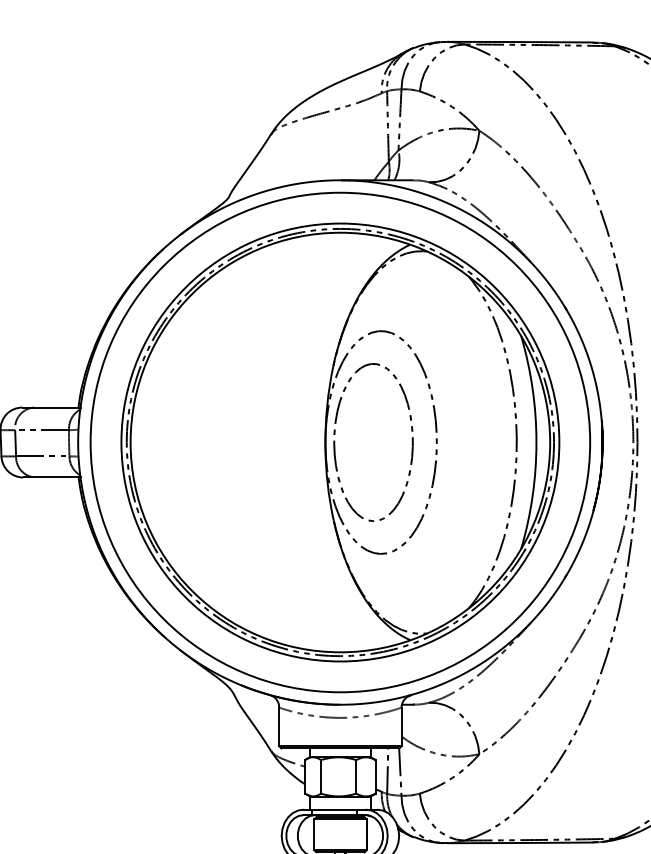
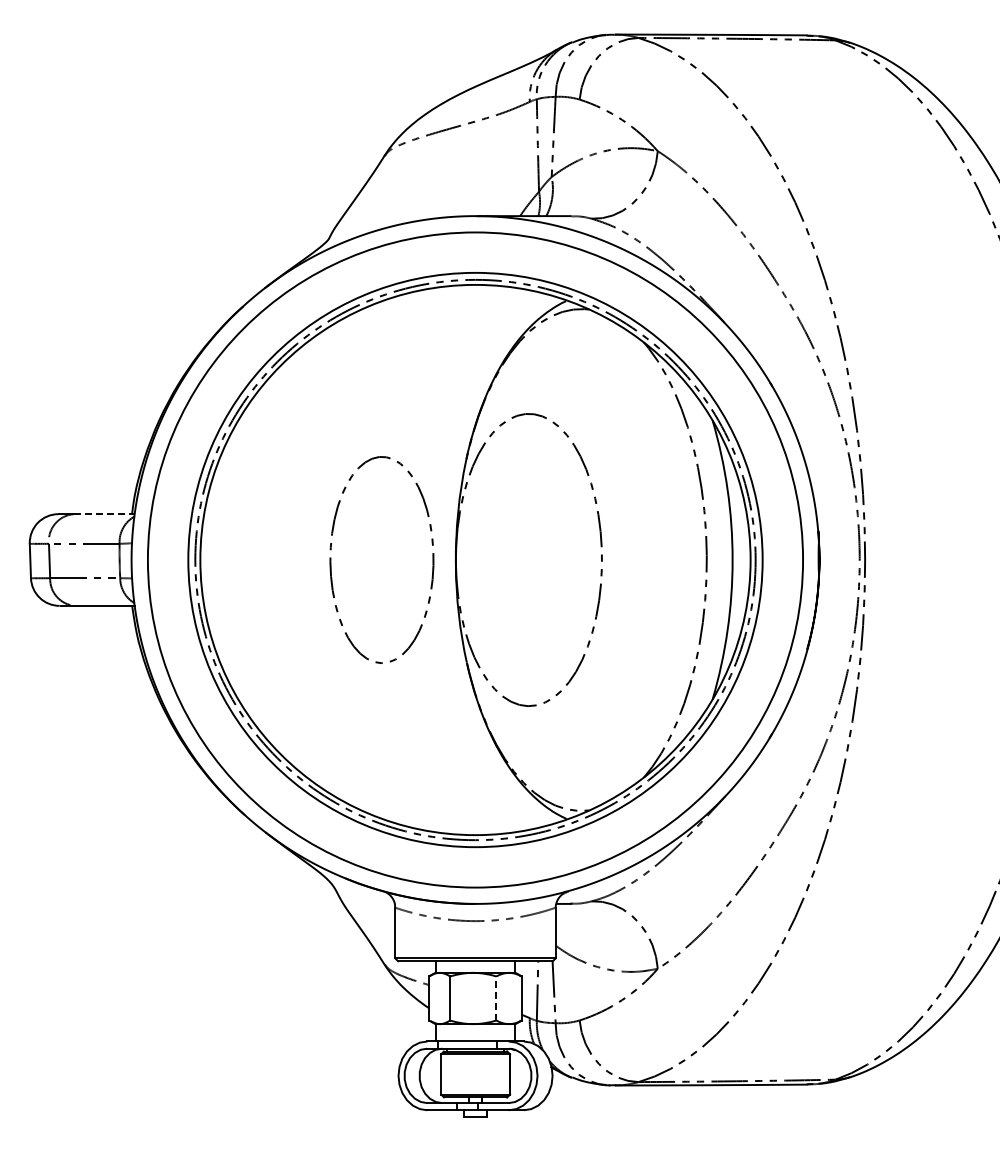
line: (57, 407) -> (104, 514), solid -> dashed
part: (335, 442) -> (331, 559), moved
line: (356, 776) -> (496, 998), solid -> dashed

